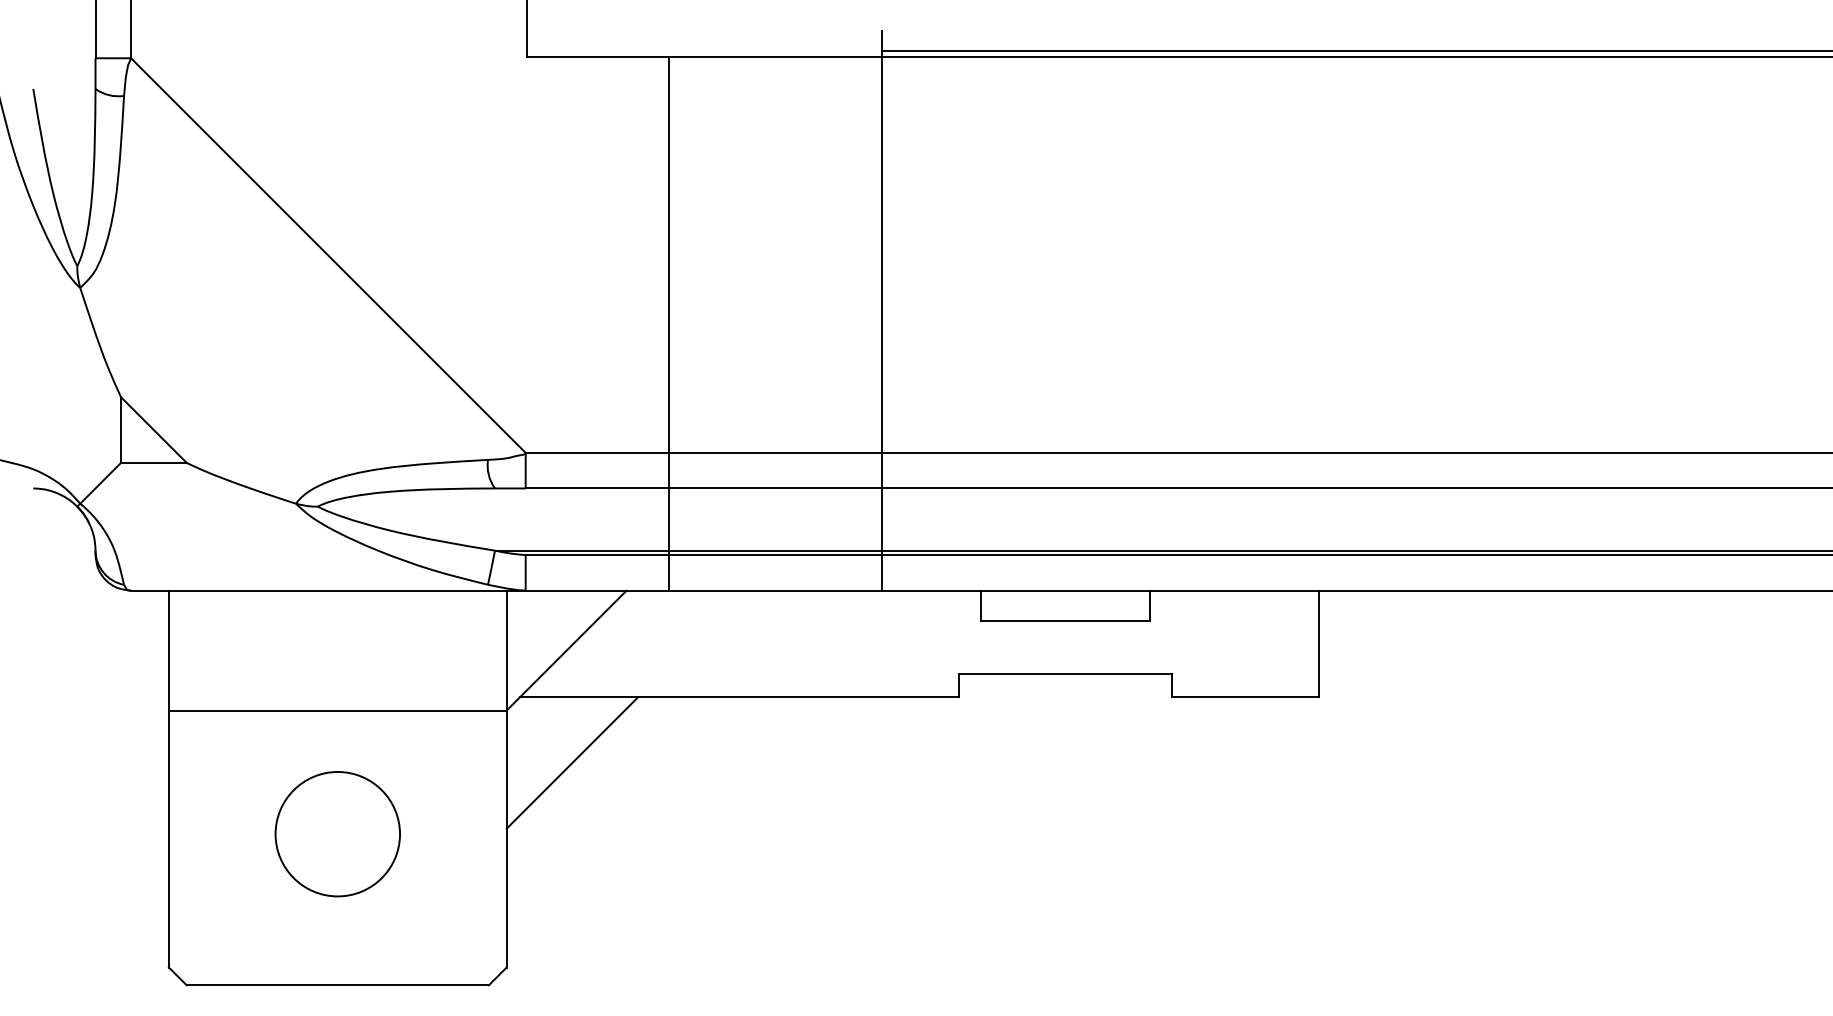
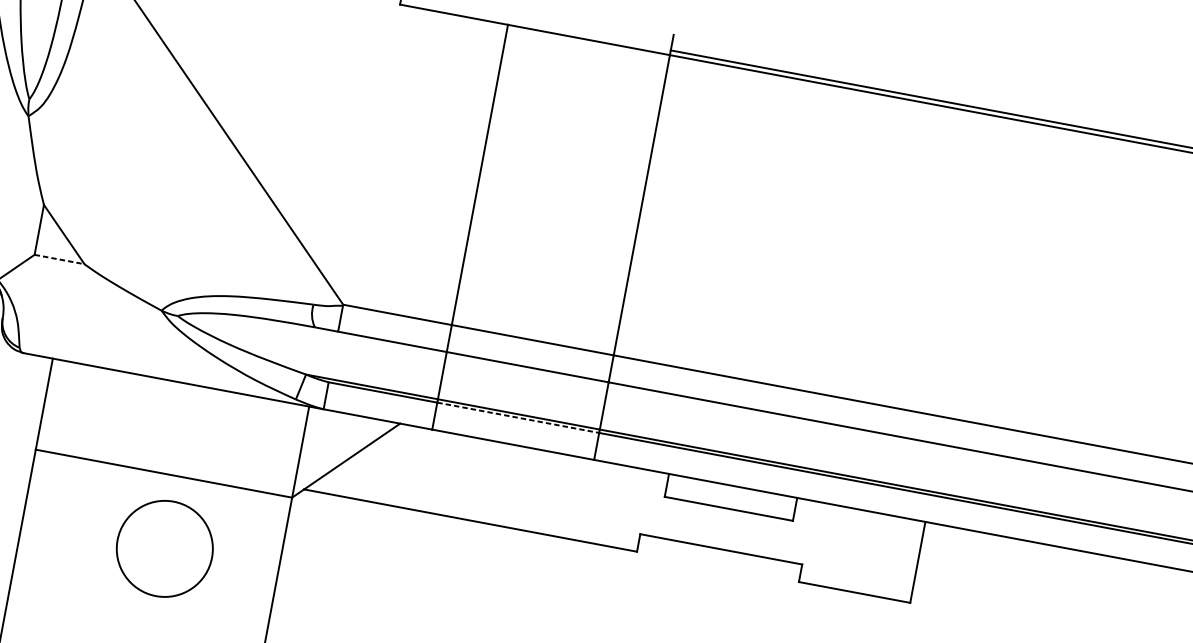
line: (153, 462) -> (59, 259), solid -> dashed
line: (775, 555) -> (518, 418), solid -> dashed
line: (572, 762) -> (334, 546), removed
circle: (337, 834) -> (164, 549), moved

